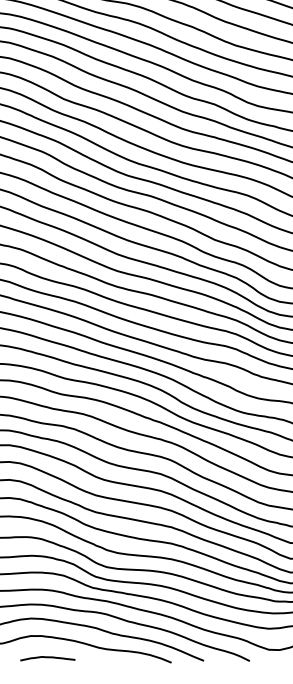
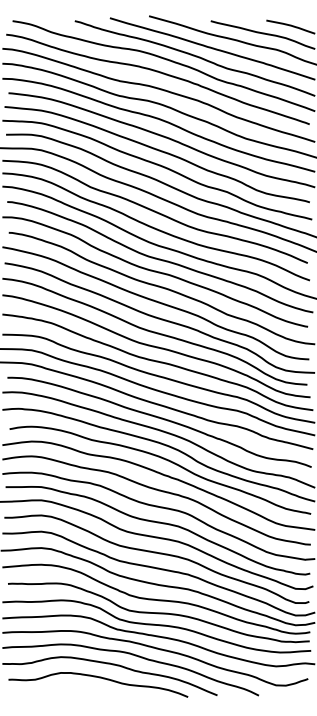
curve: (48, 658) -> (76, 693), removed

